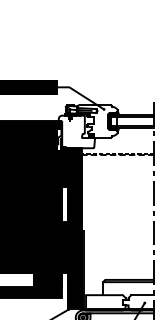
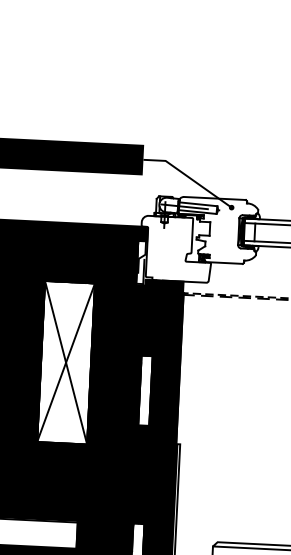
fill: (23, 192) -> (65, 362), removed

